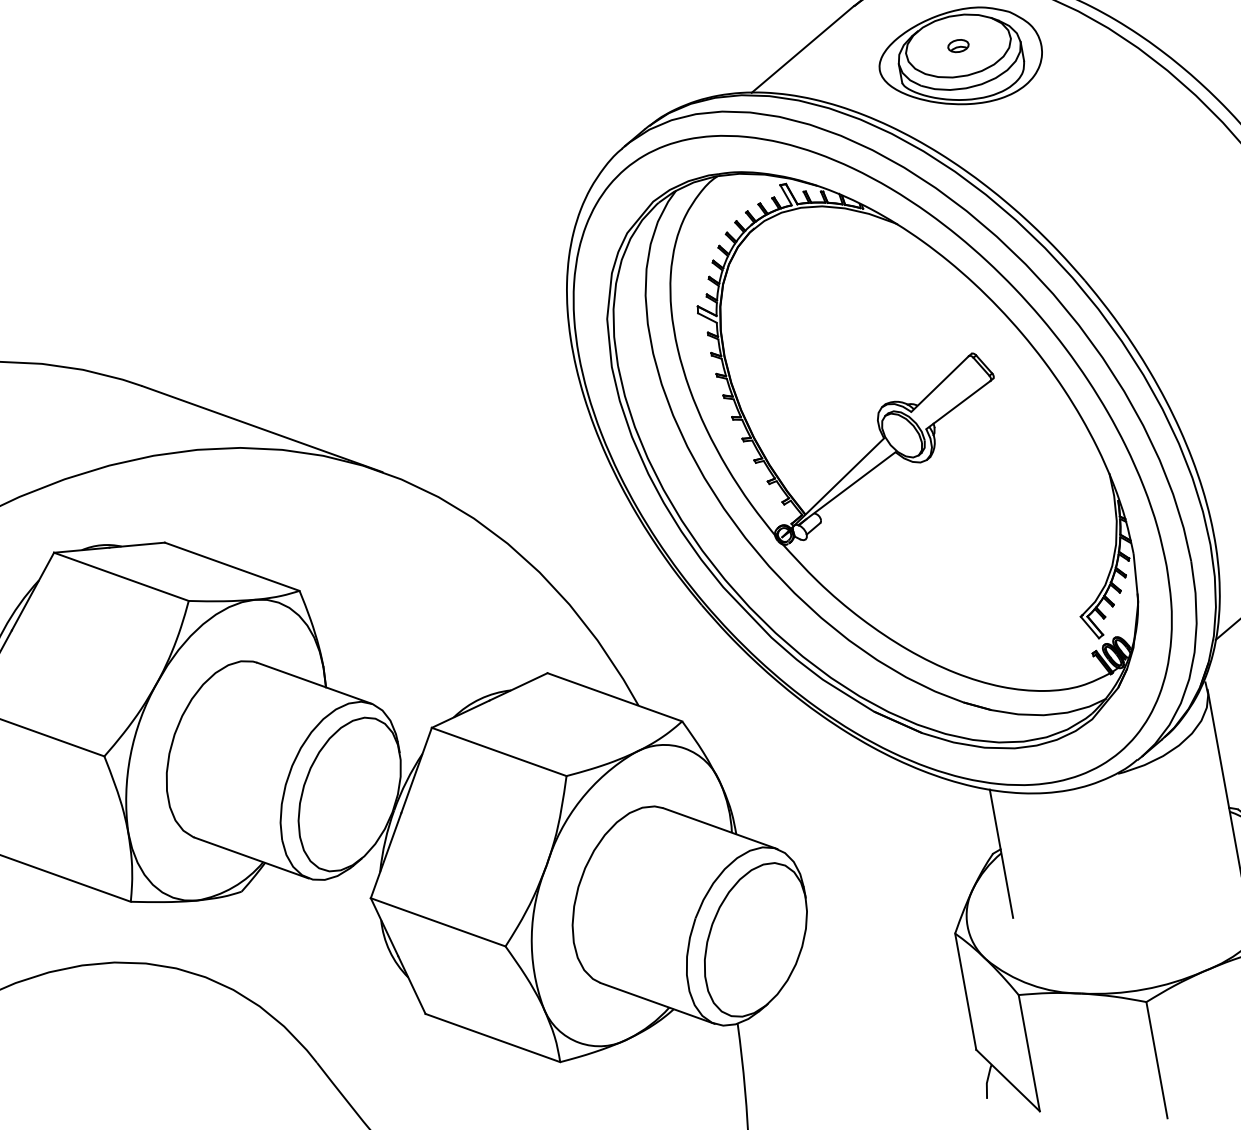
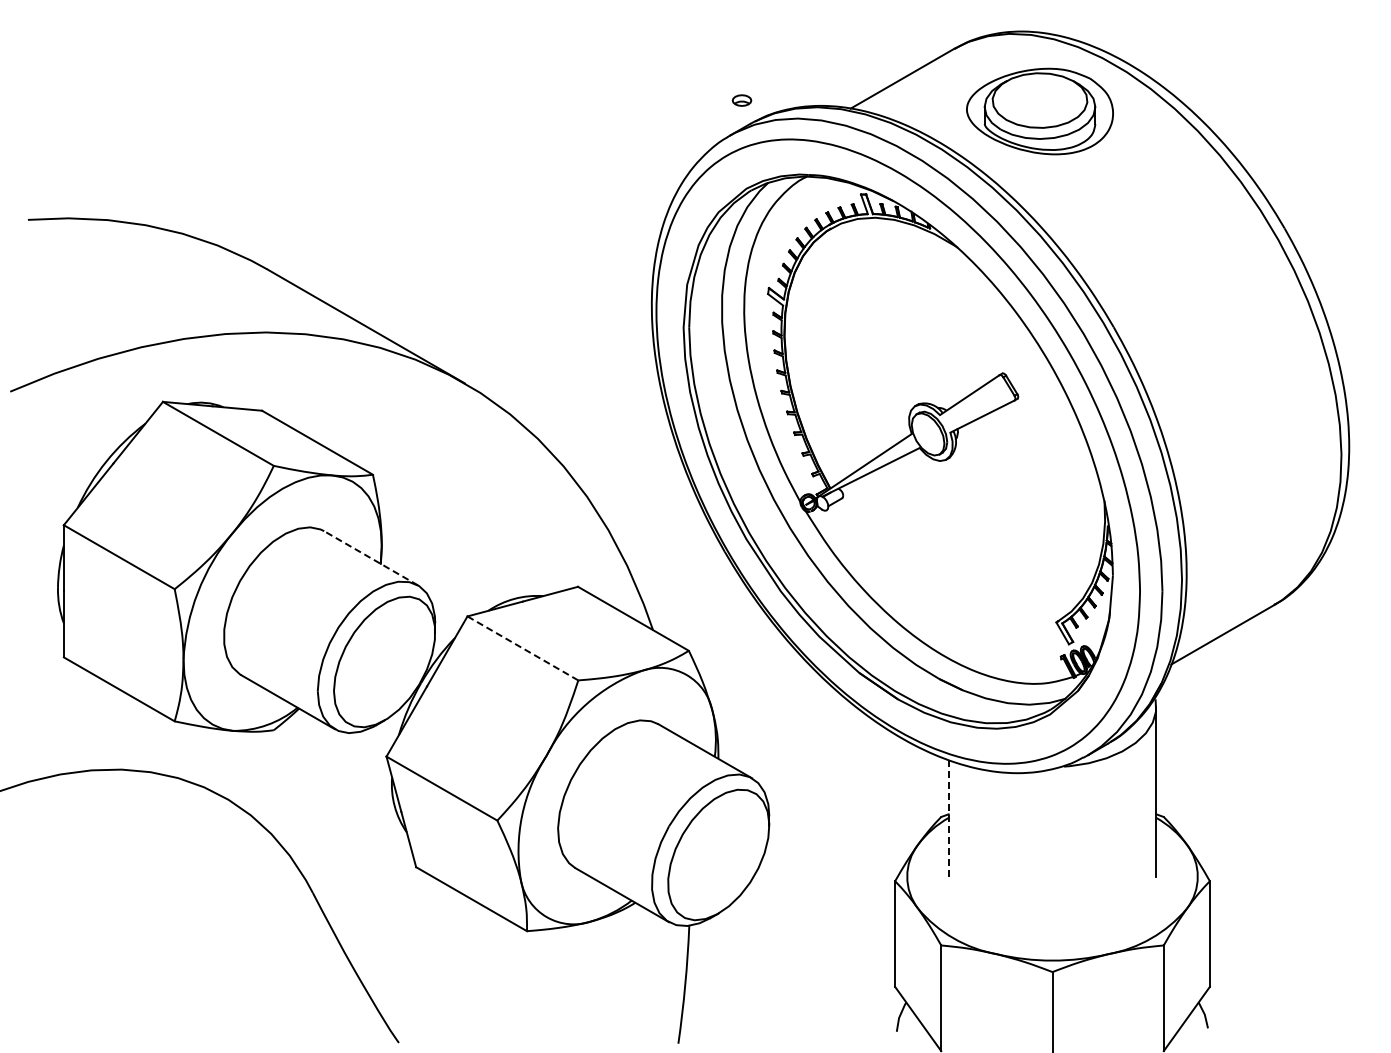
part: (957, 46) -> (741, 100), moved
line: (313, 683) -> (370, 558), solid -> dashed
line: (498, 752) -> (522, 648), solid -> dashed
line: (1001, 853) -> (948, 818), solid -> dashed

